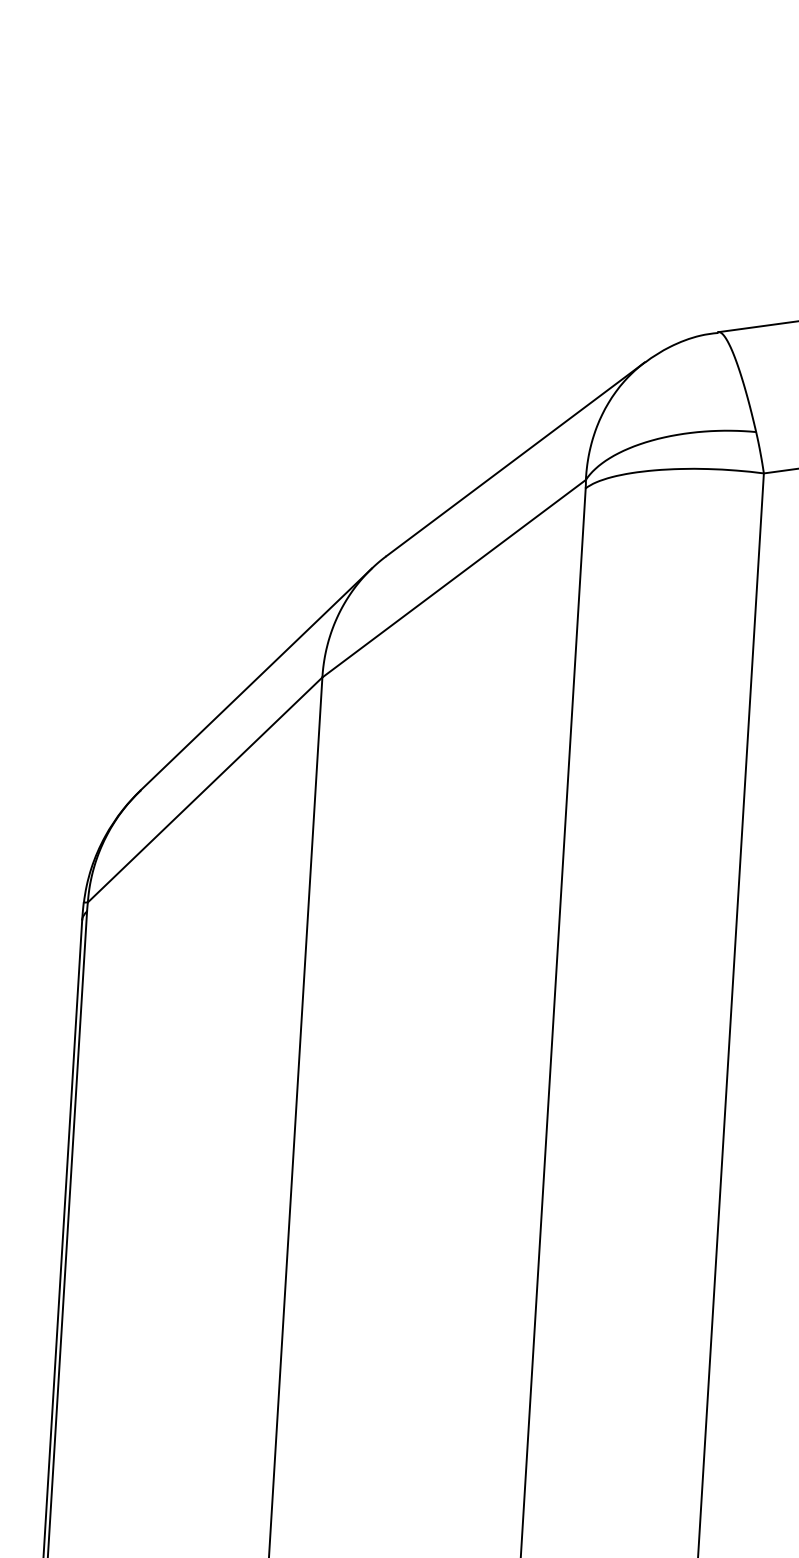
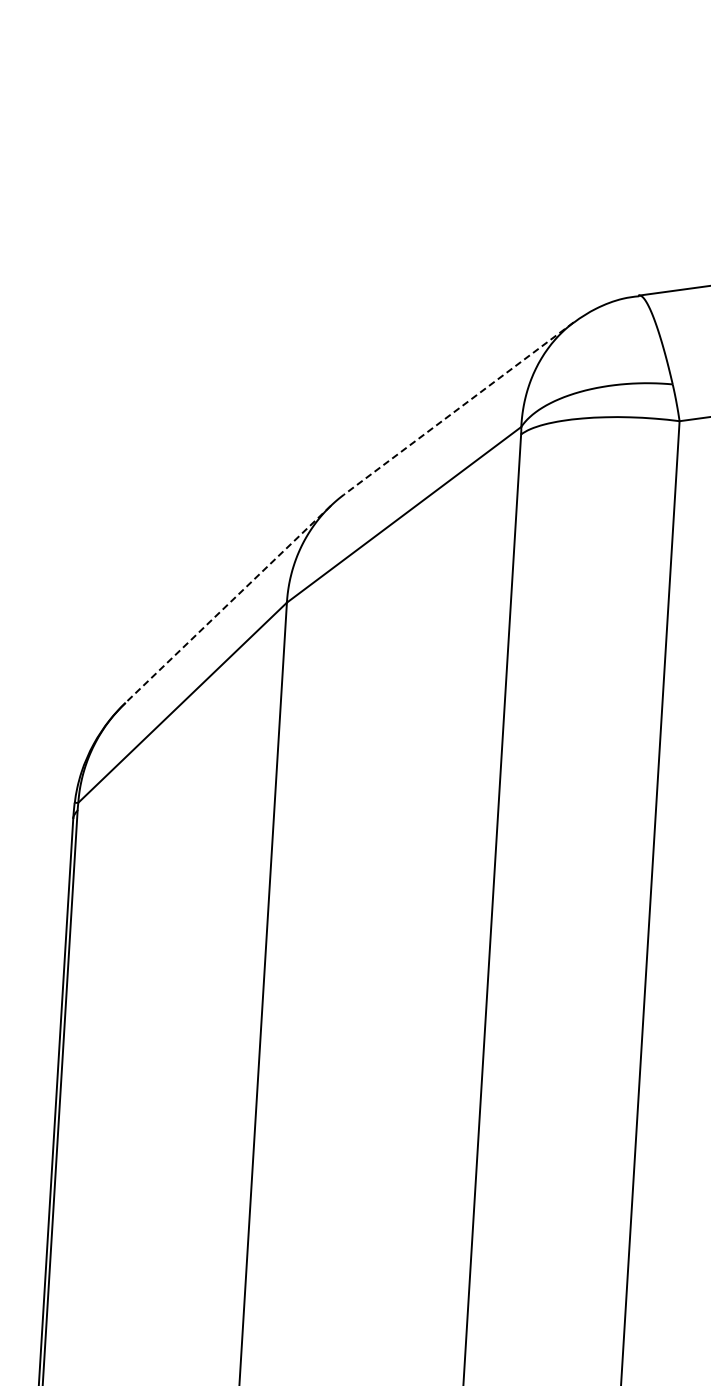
line: (515, 459) -> (458, 408), solid -> dashed
line: (255, 679) -> (227, 604), solid -> dashed

